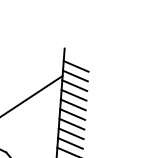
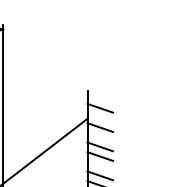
line: (75, 75) -> (100, 117), removed
line: (74, 94) -> (100, 136), removed
line: (72, 123) -> (100, 165), removed

